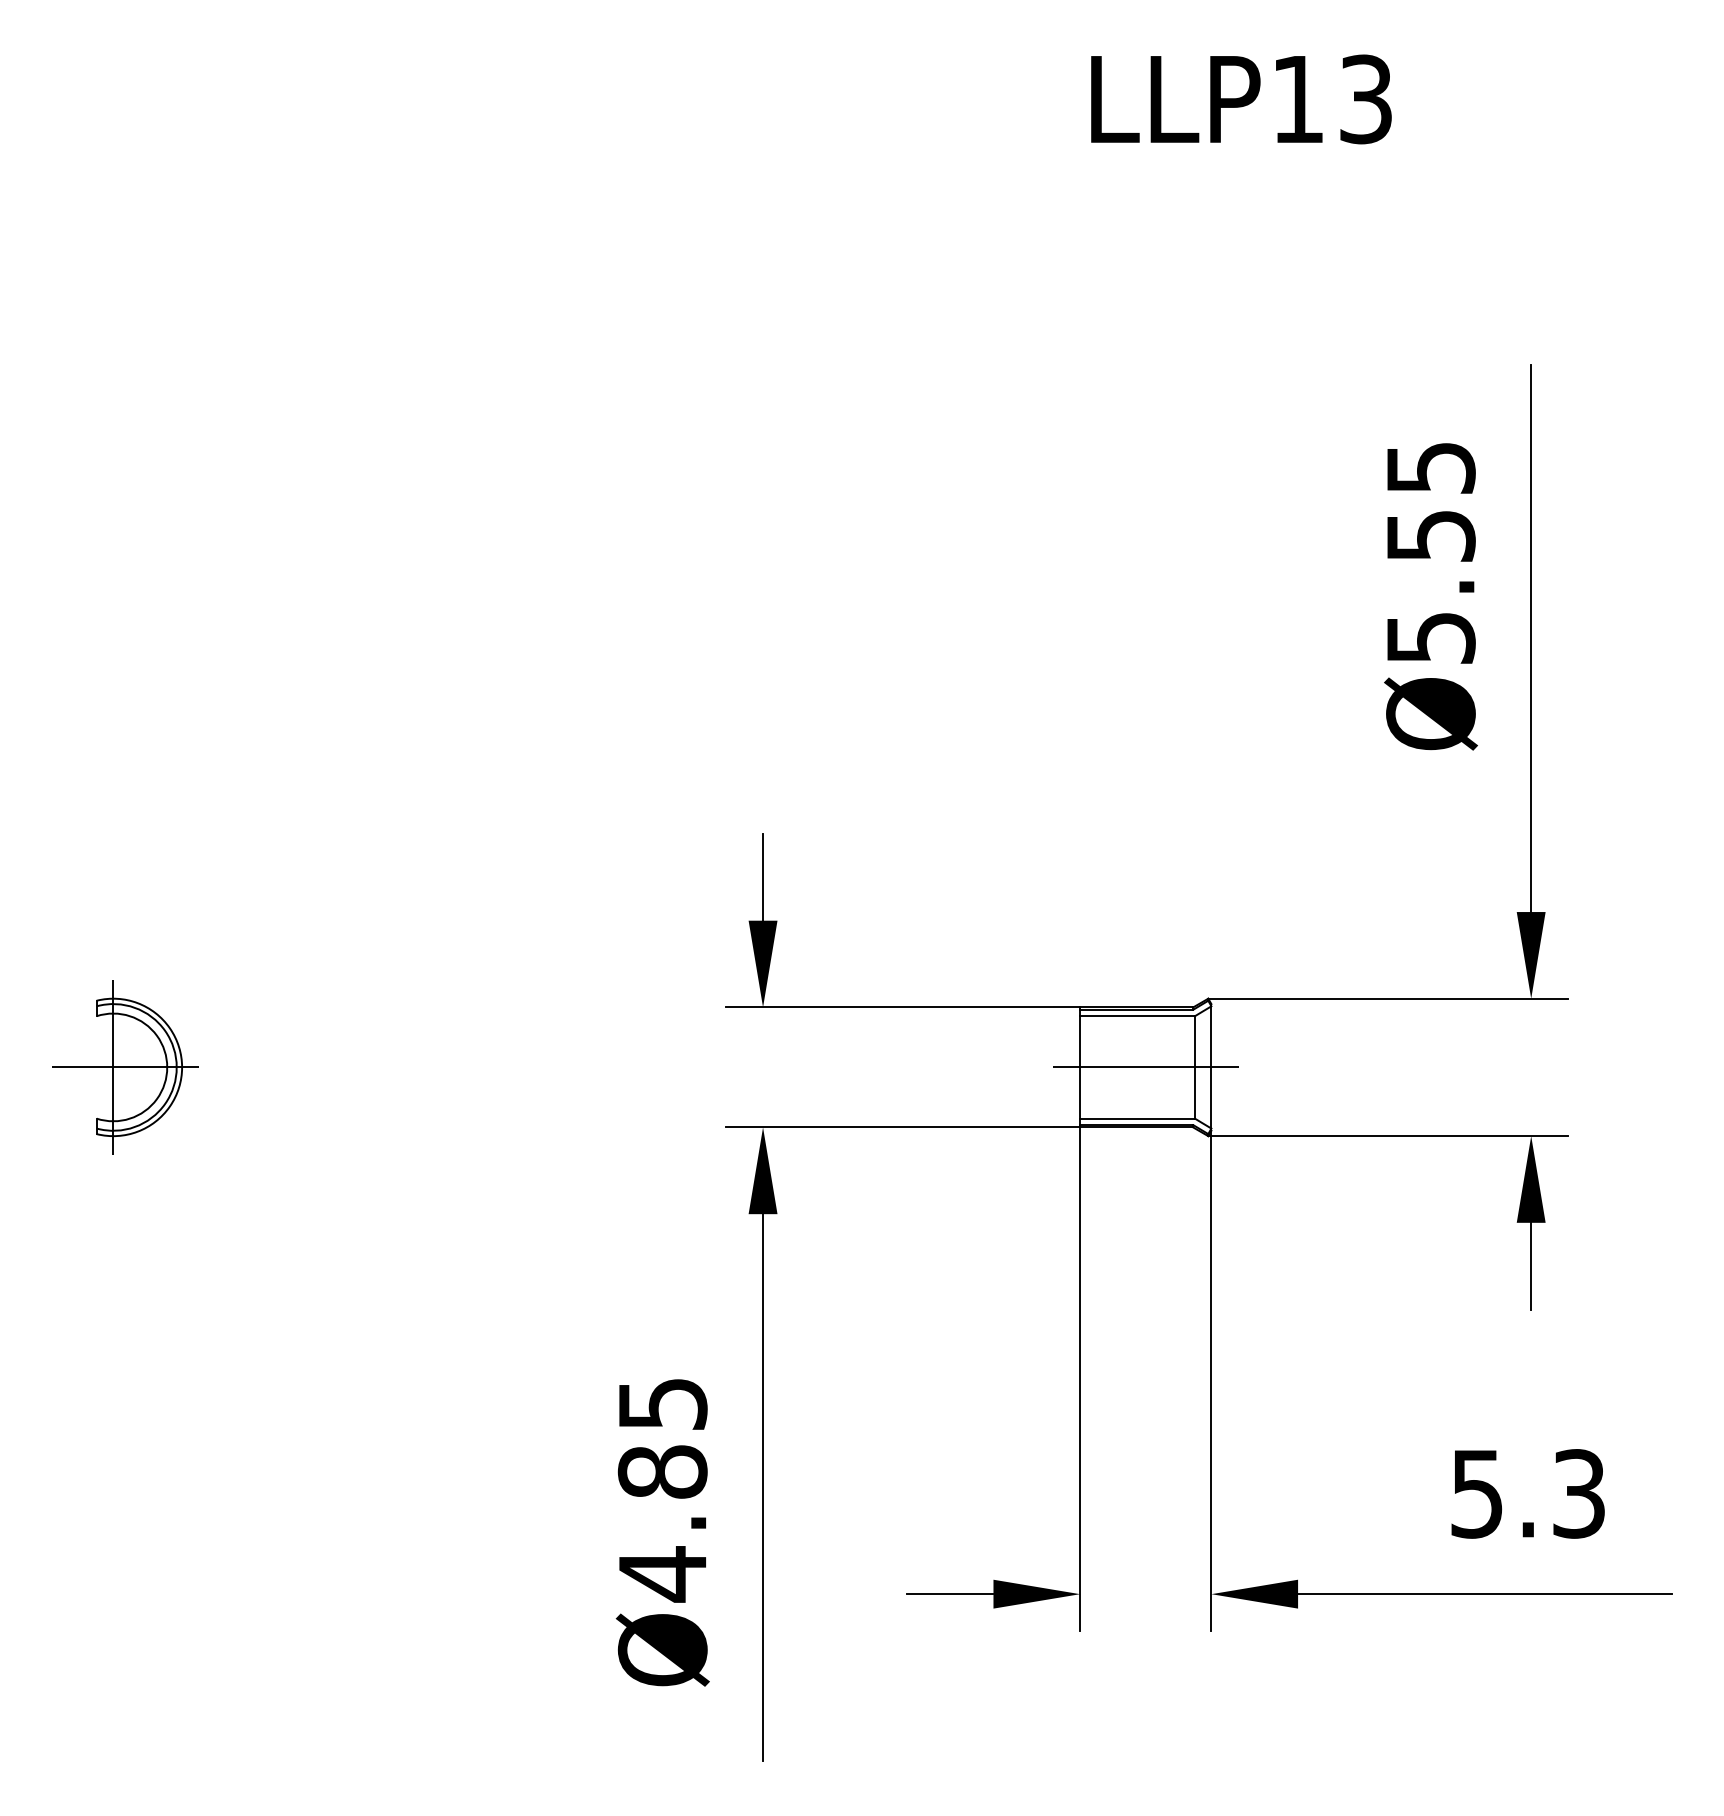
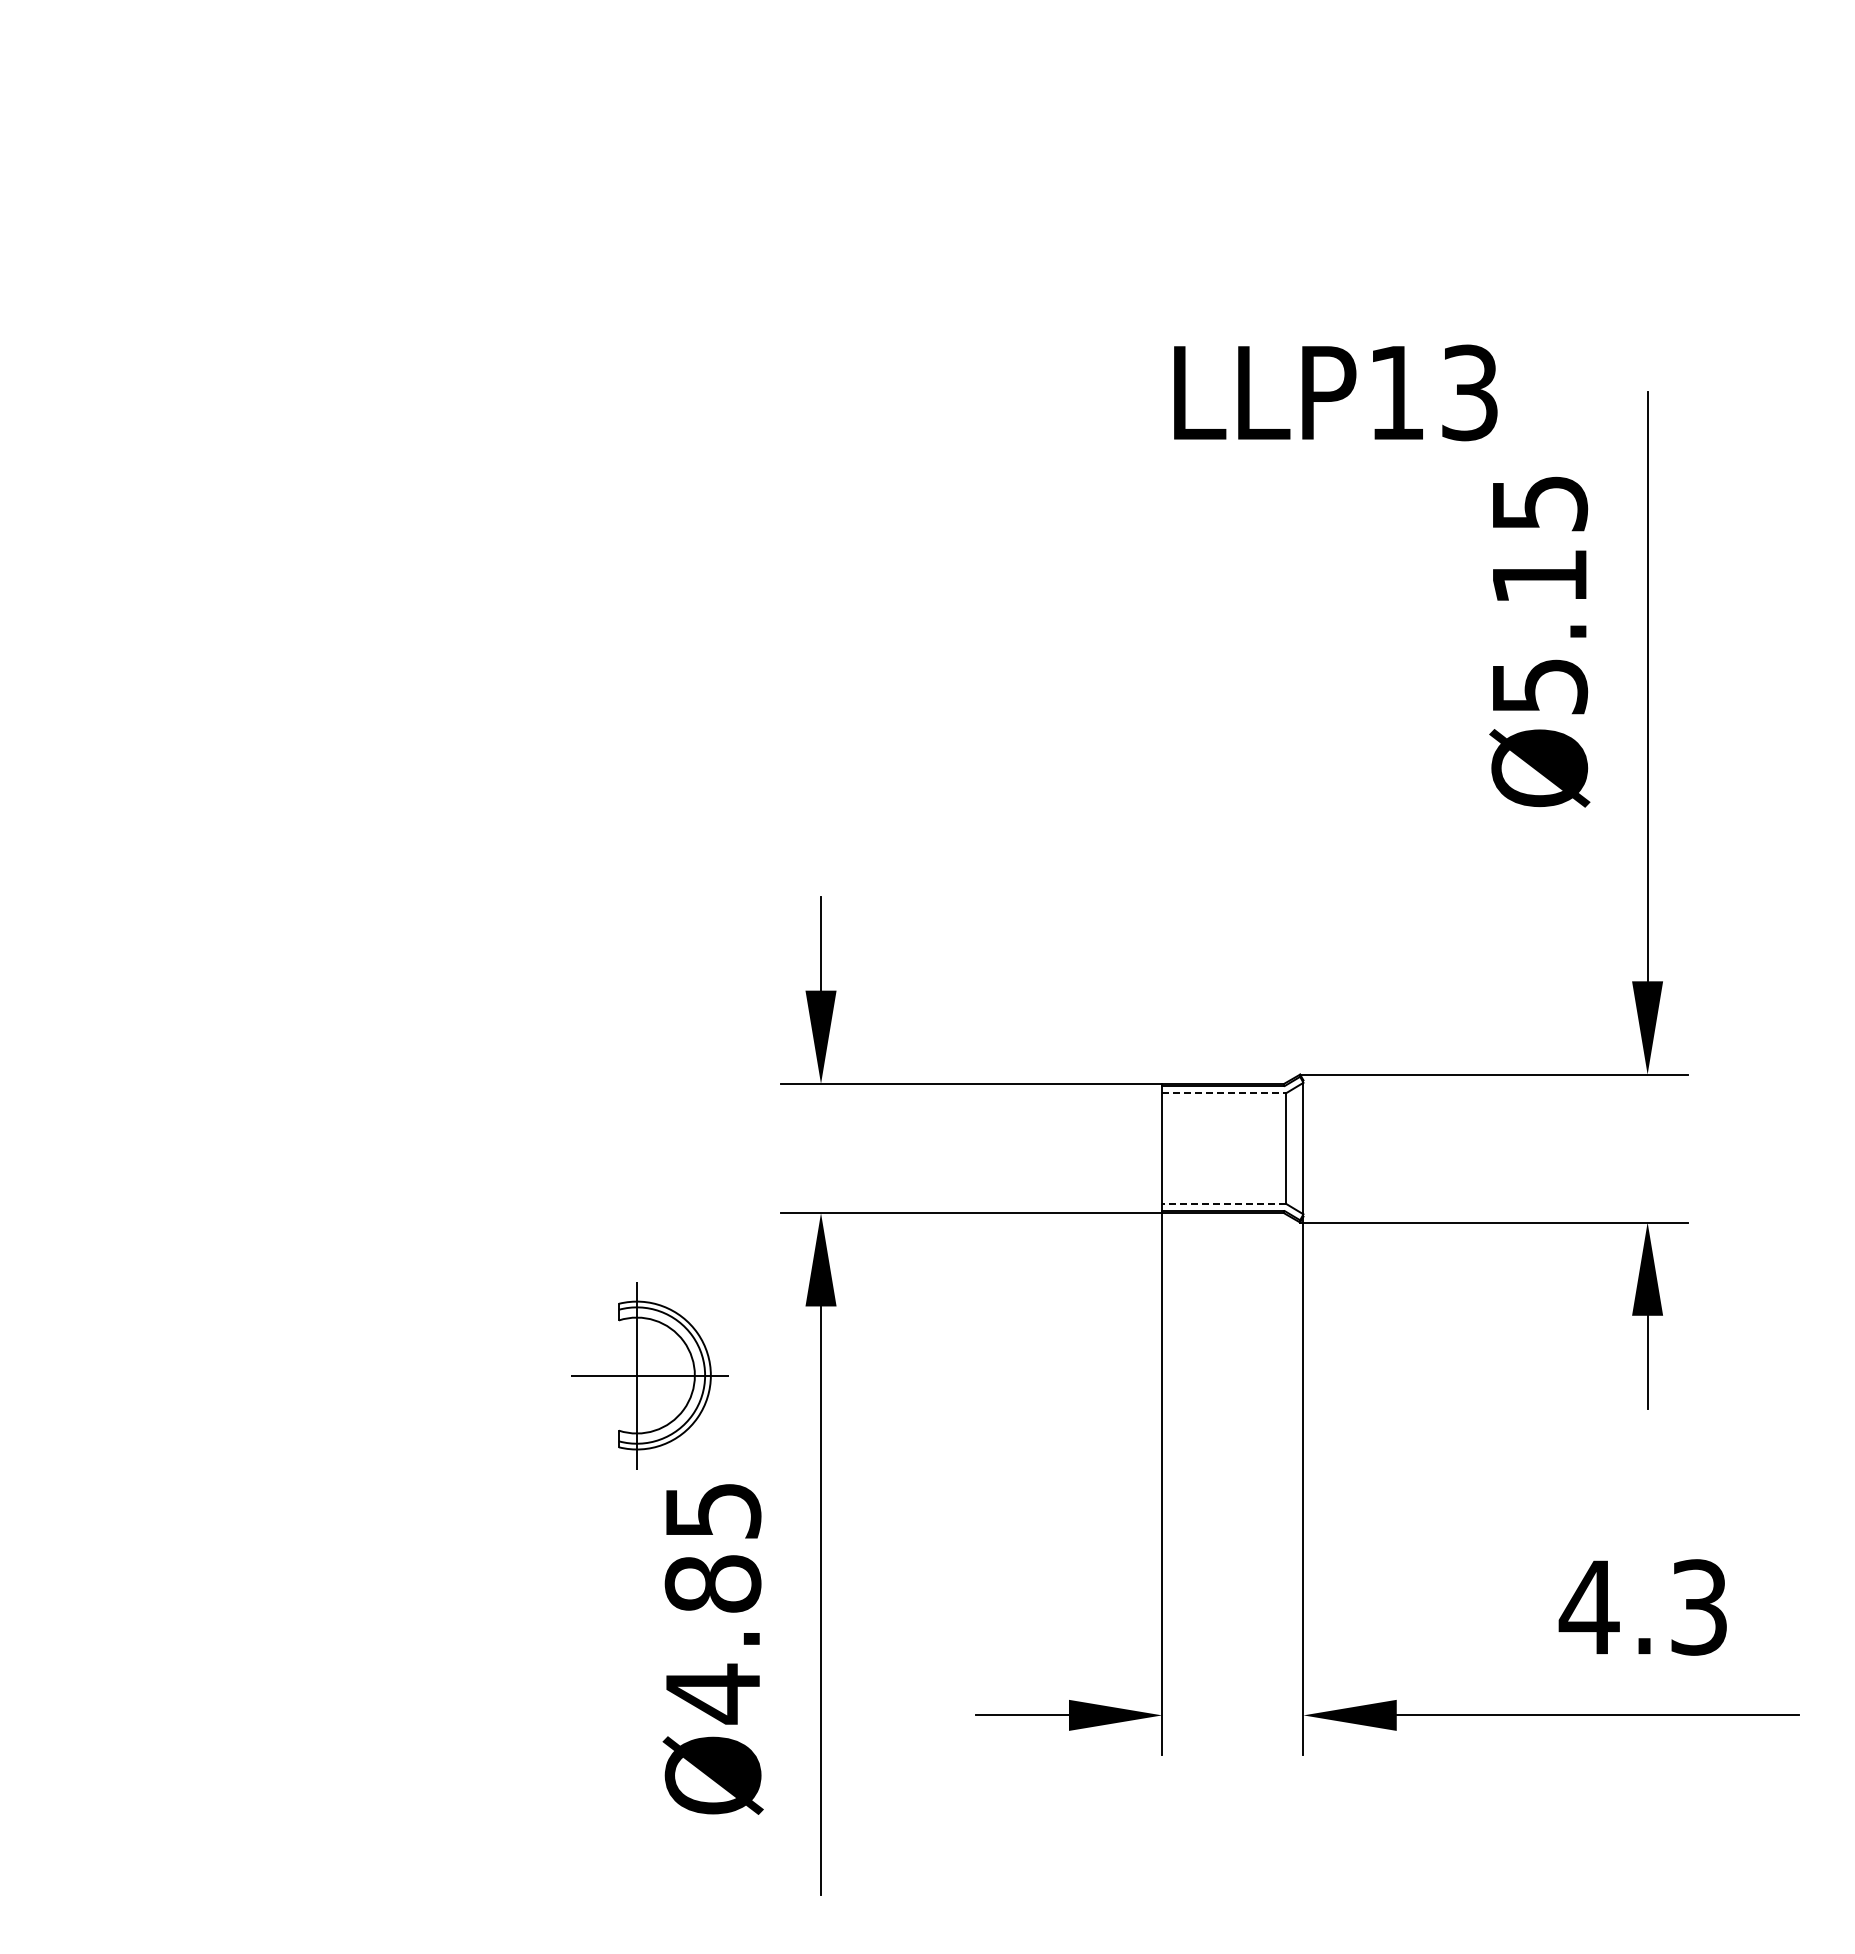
text: (1241, 99) -> (1335, 392), moved
text: (1431, 536) -> (1540, 577), Ø5.55 -> Ø5.15
line: (1138, 1016) -> (1224, 1093), solid -> dashed
part: (125, 1067) -> (649, 1375), moved
line: (1145, 1067) -> (1232, 1148), removed
line: (1138, 1118) -> (1224, 1203), solid -> dashed
text: (1476, 1493) -> (1588, 1607), 5.3 -> 4.3

